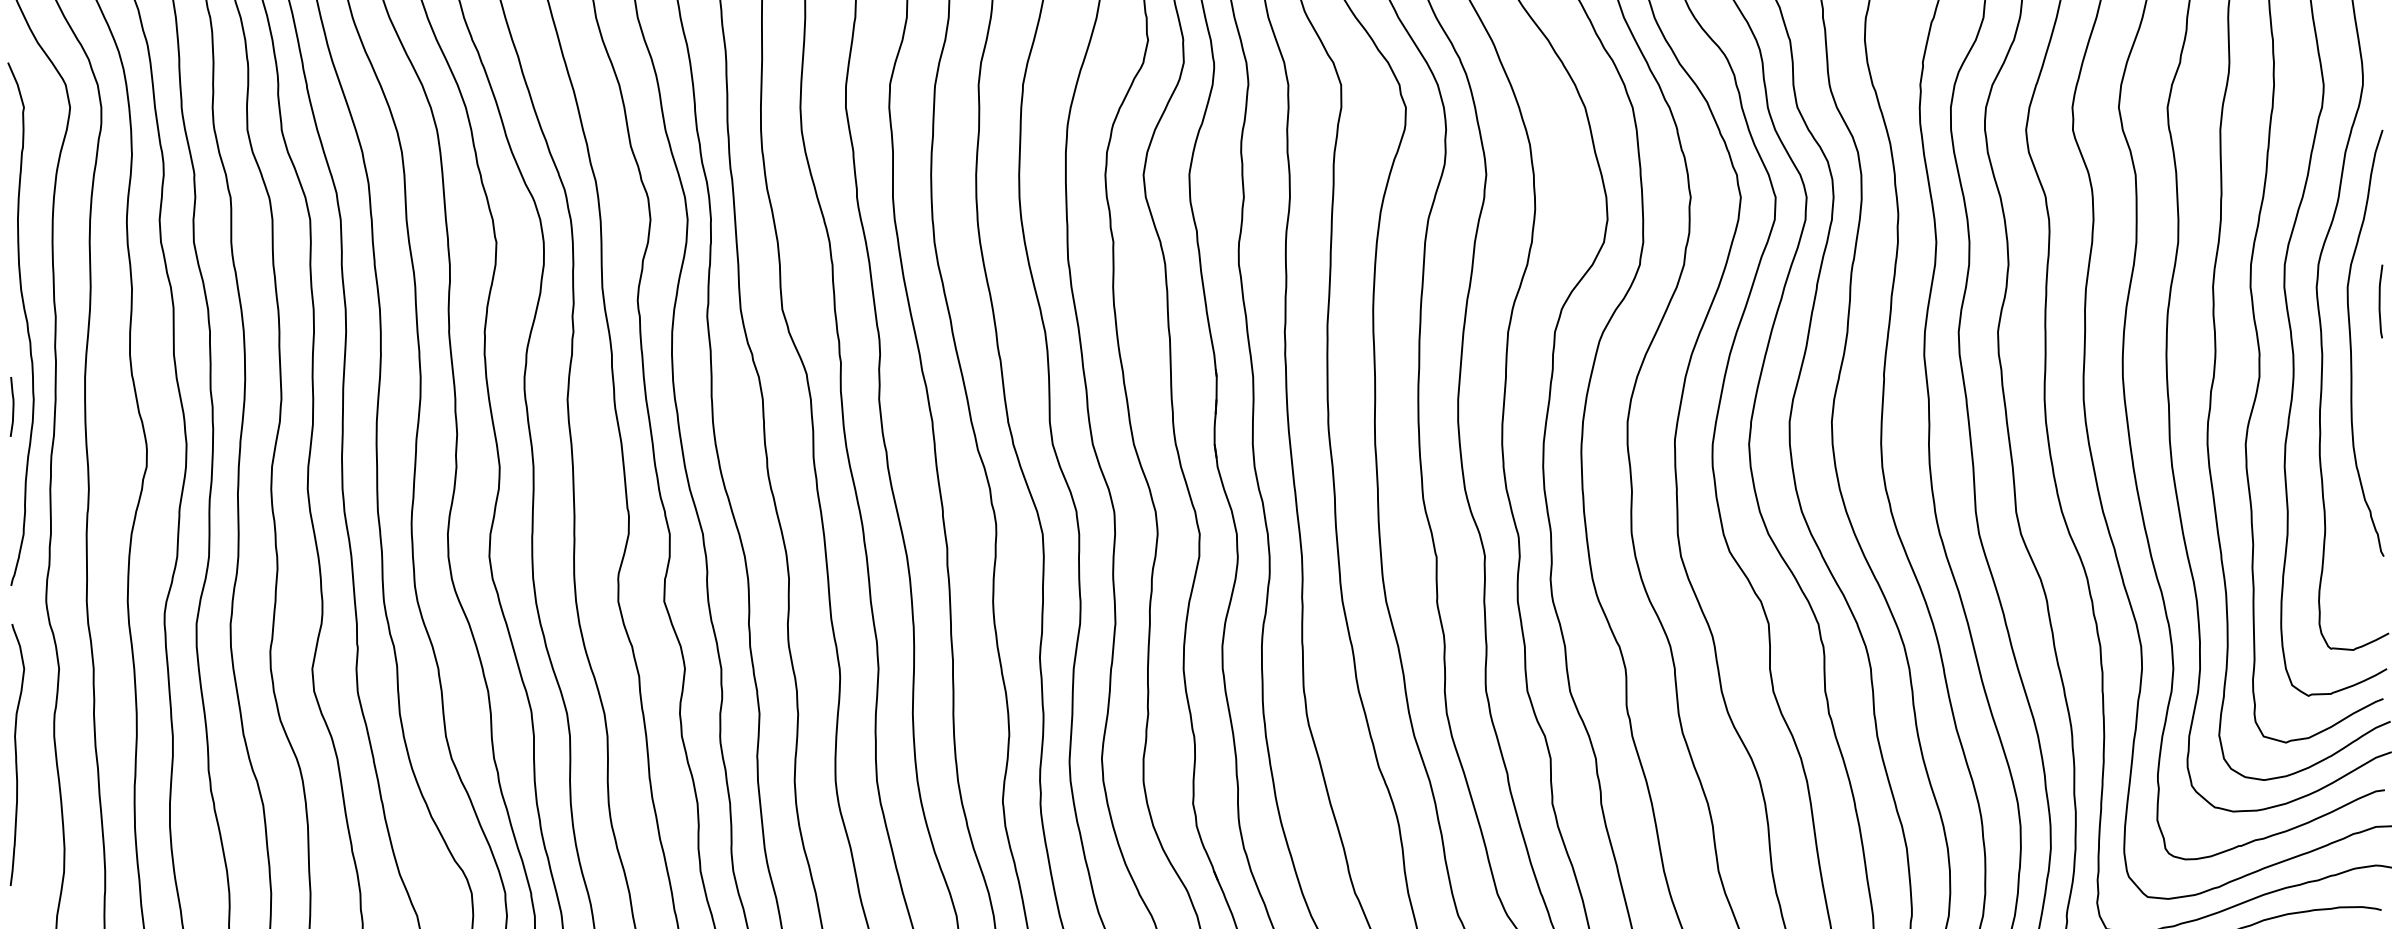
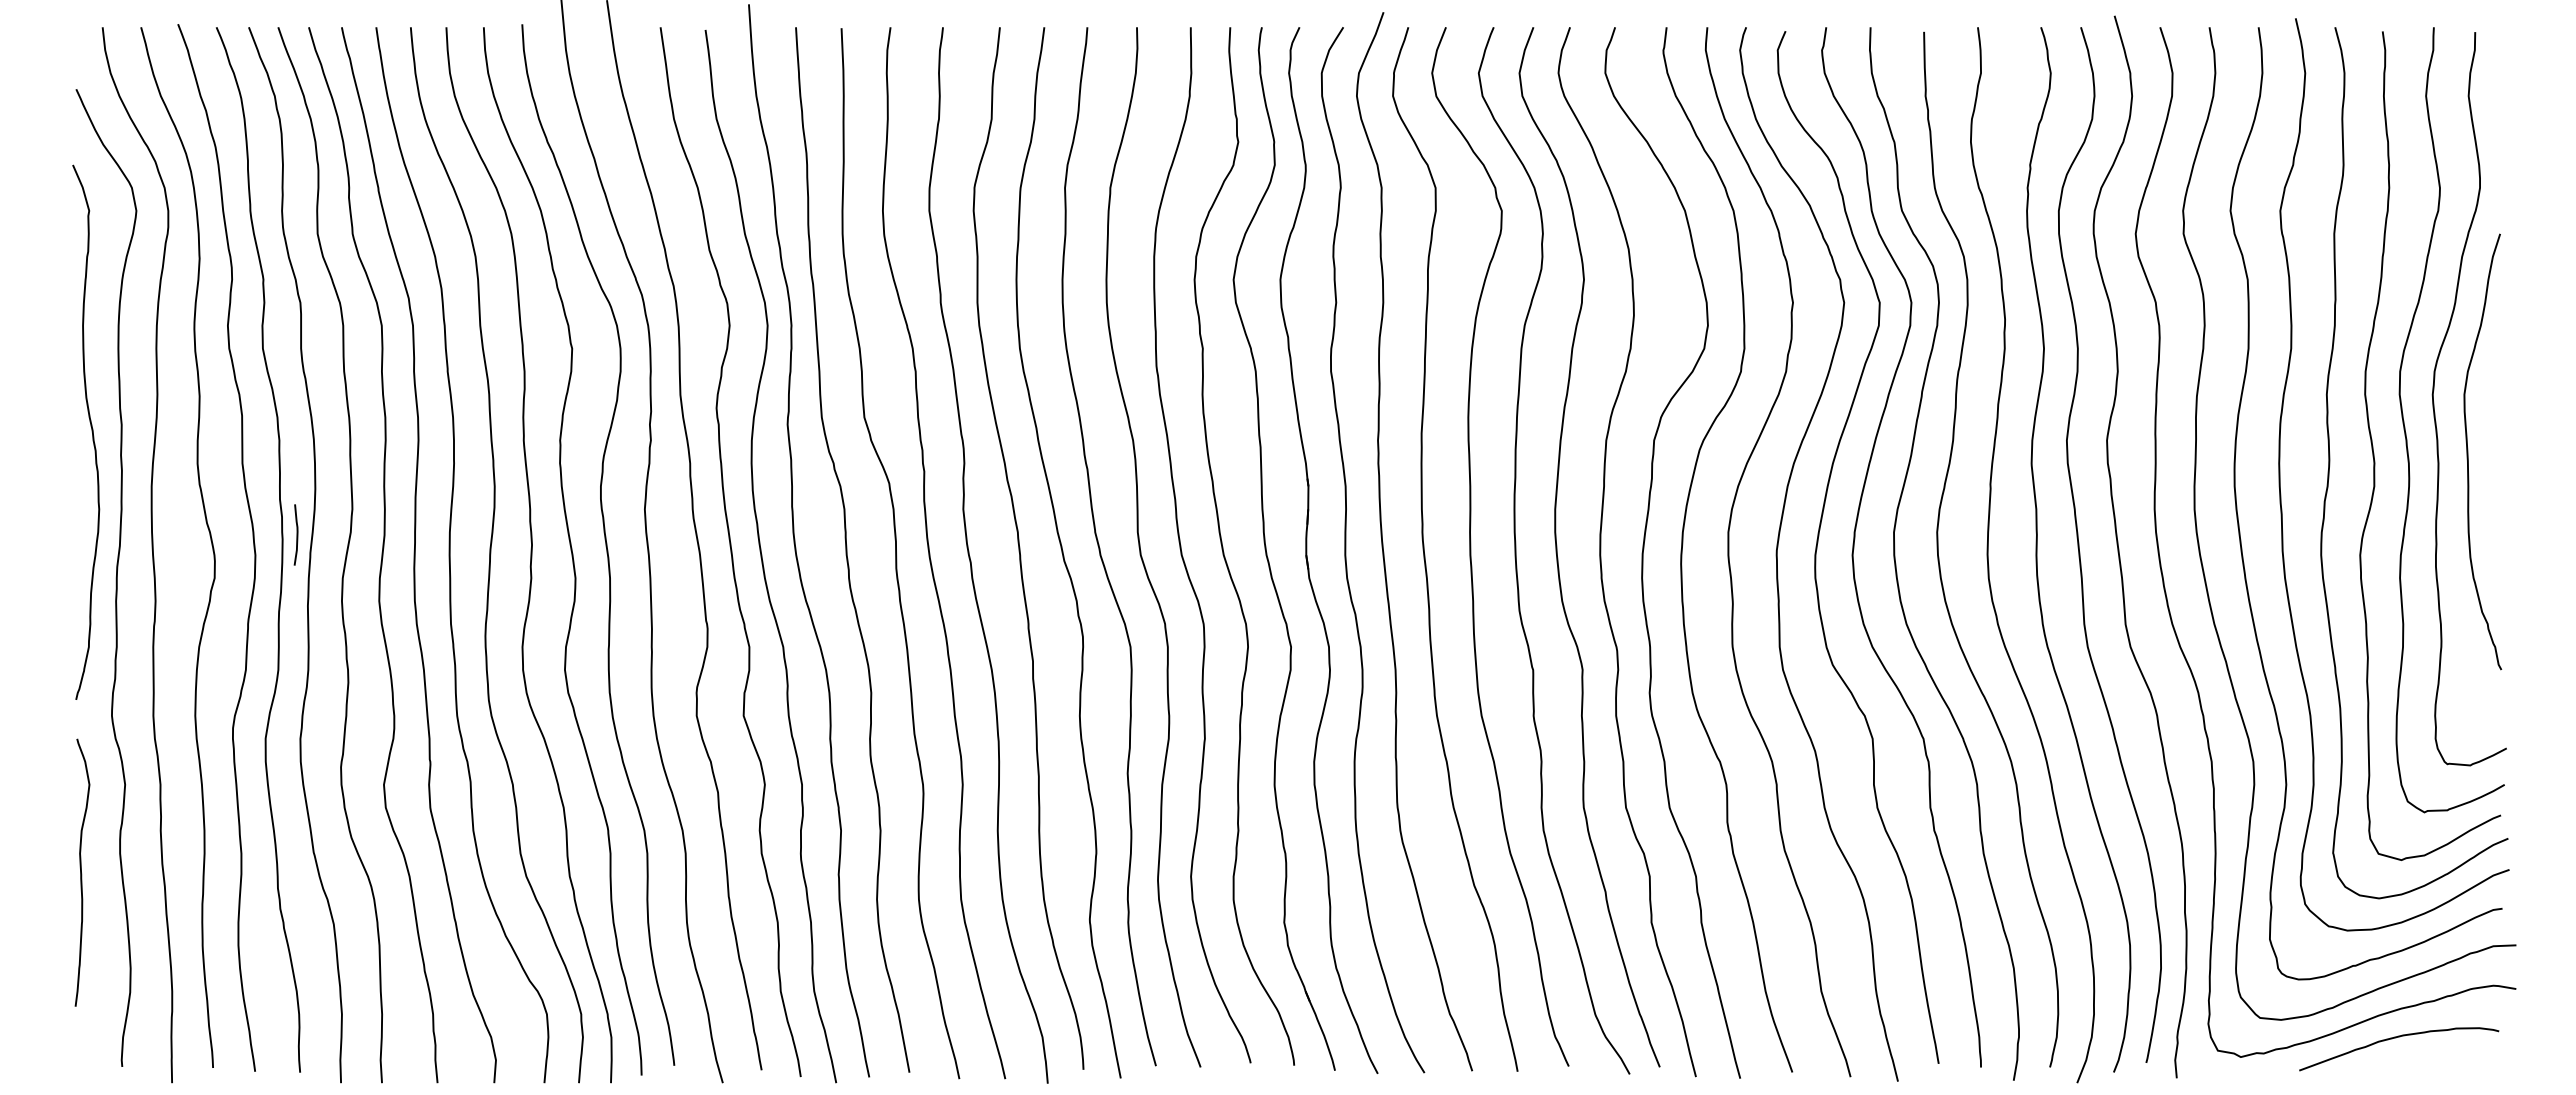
curve: (2380, 300) -> (2497, 408), removed
curve: (12, 406) -> (296, 534), moved

